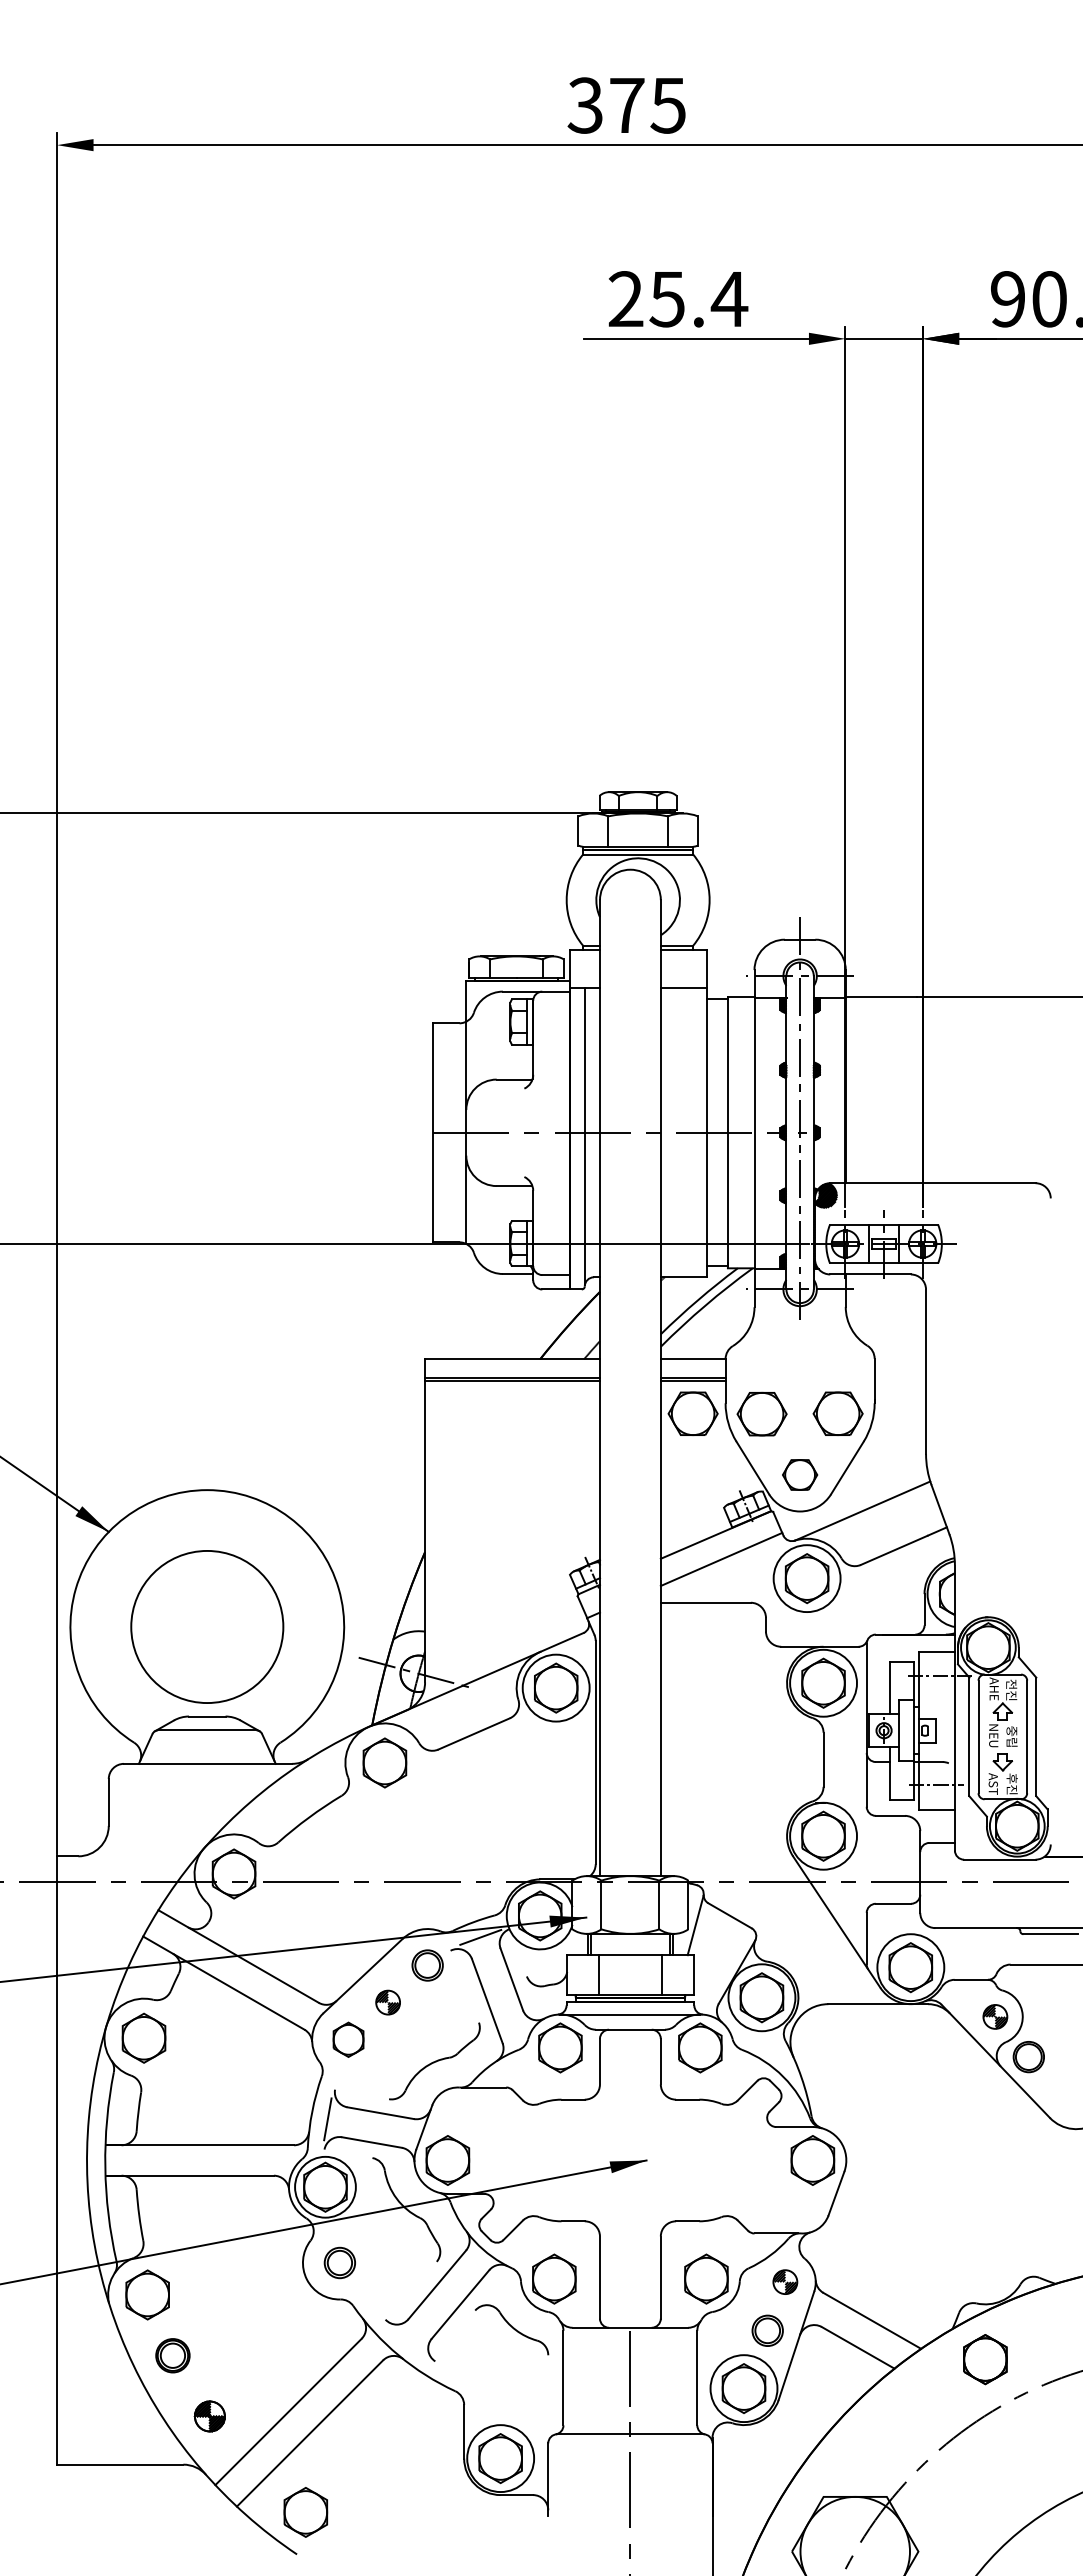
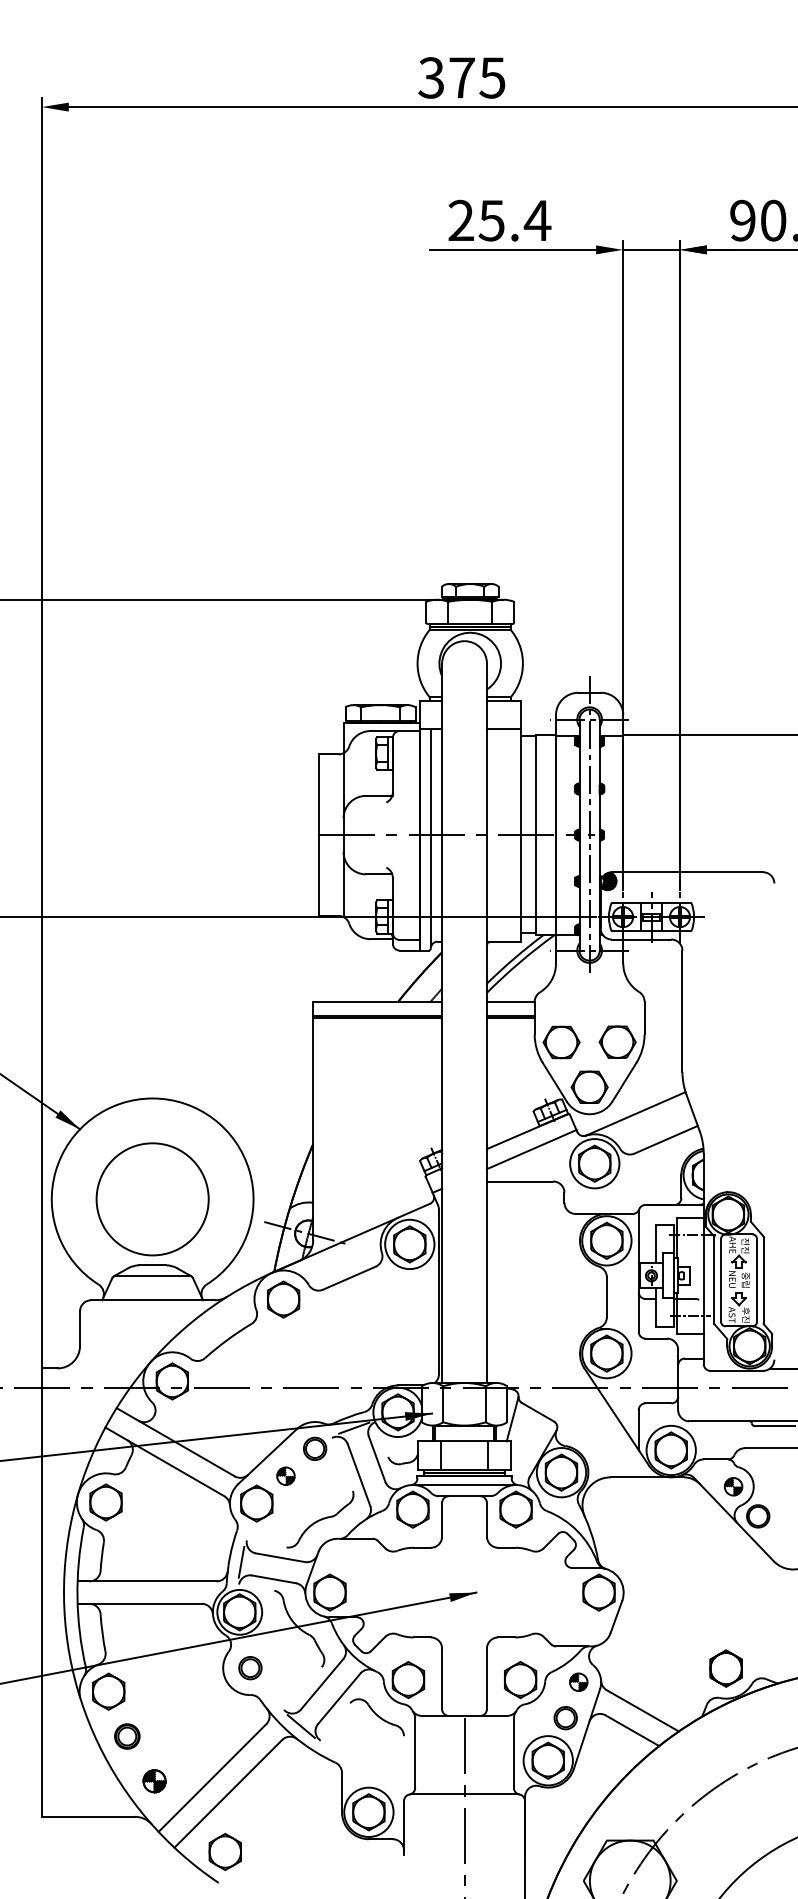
part: (692, 1413) -> (510, 1042), removed
part: (799, 1474) -> (589, 1086), size x1.43
part: (348, 2039) -> (256, 1503), size x1.43
line: (408, 2341) -> (300, 1726), added
part: (985, 2359) -> (726, 1668), moved

